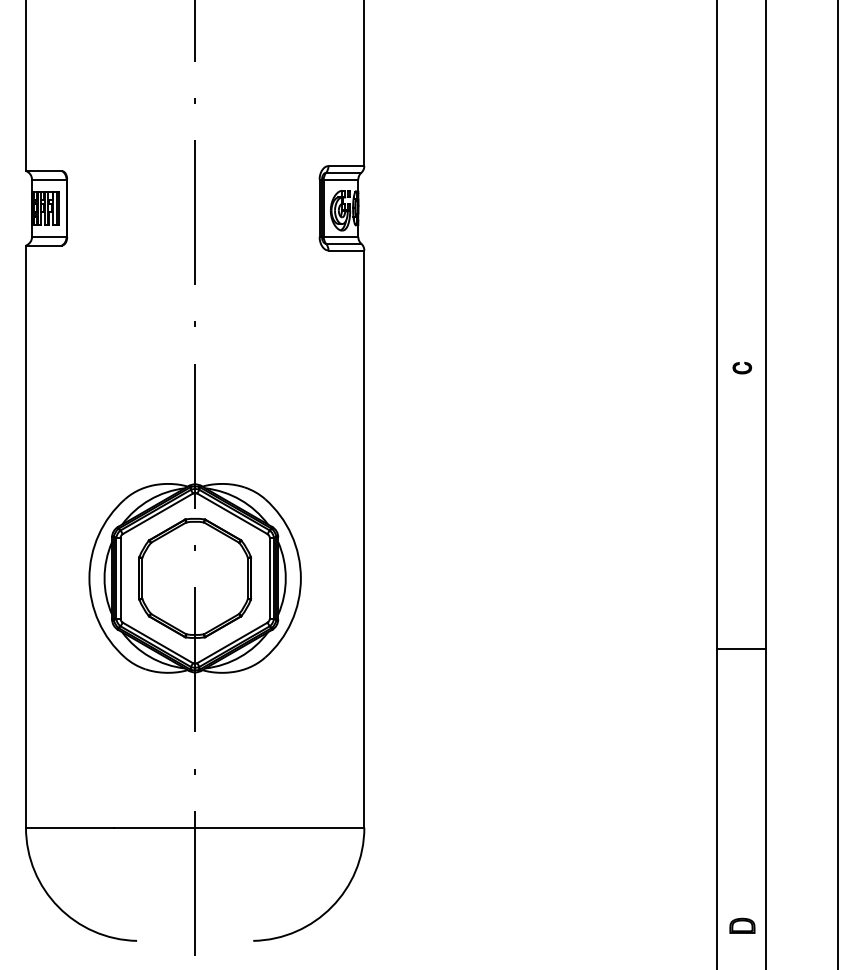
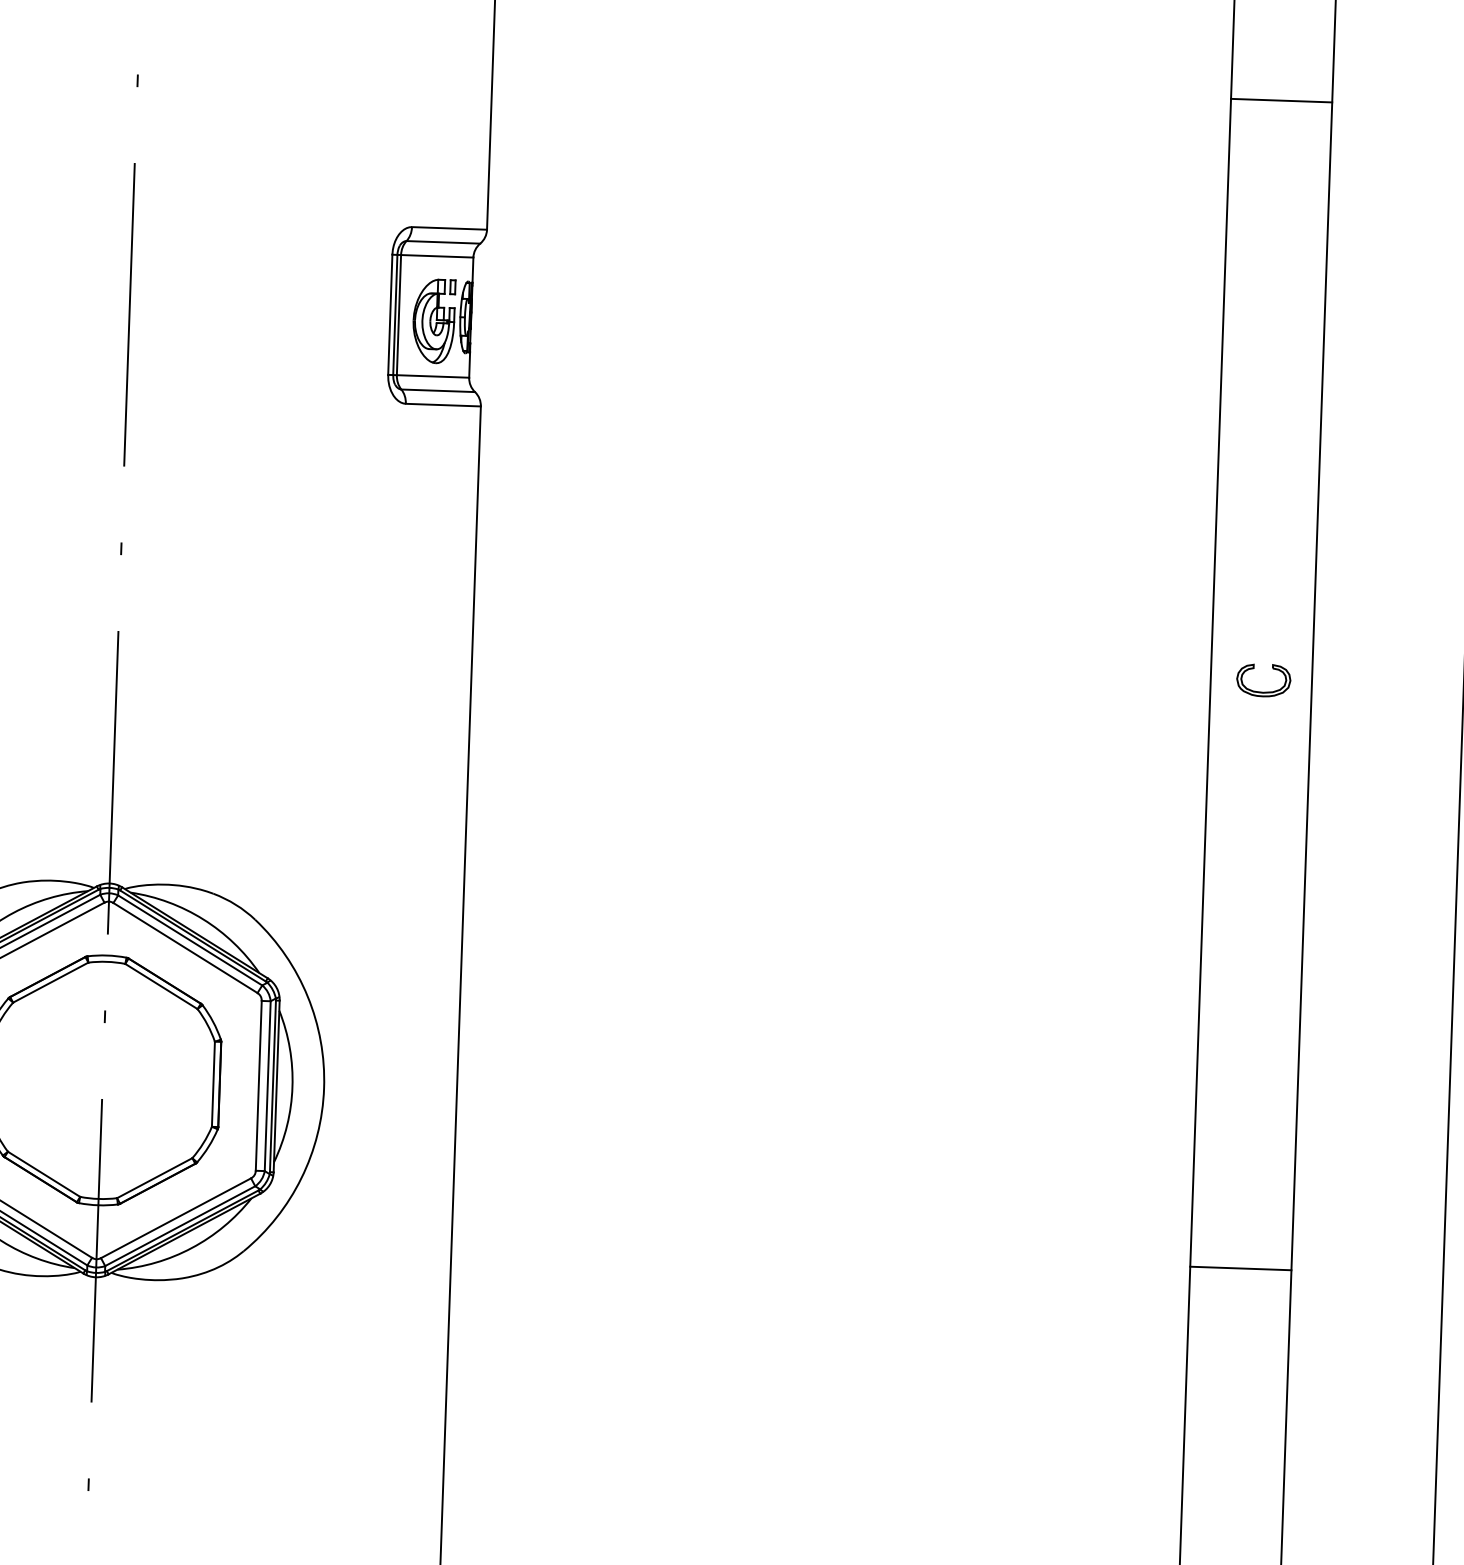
line: (741, 91) -> (1281, 101), added
part: (741, 367) -> (1261, 678), size x1.43

